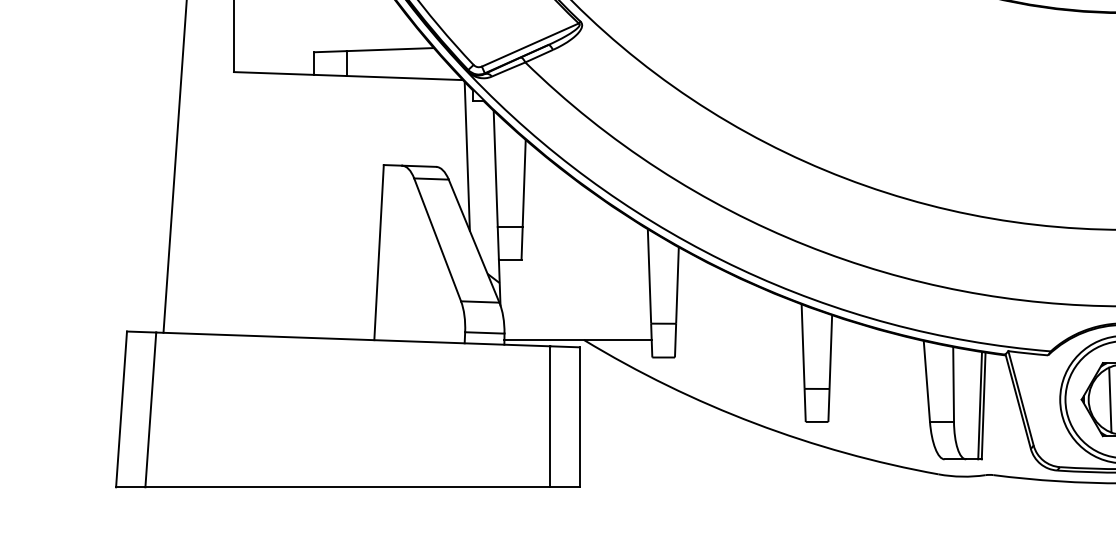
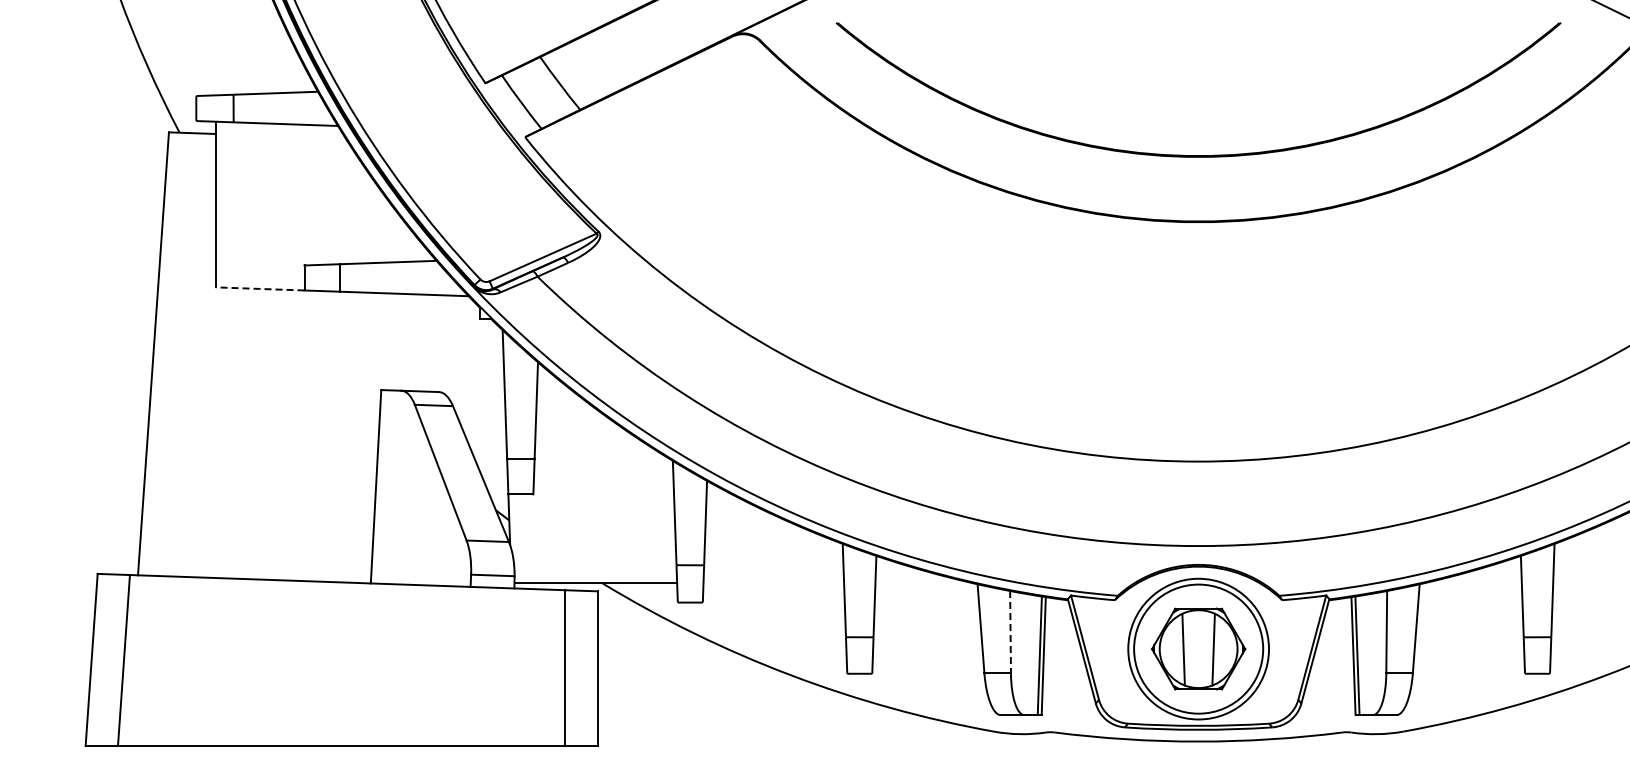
line: (273, 73) -> (259, 288), solid -> dashed
line: (467, 156) -> (473, 380), removed
line: (953, 384) -> (1010, 632), solid -> dashed

